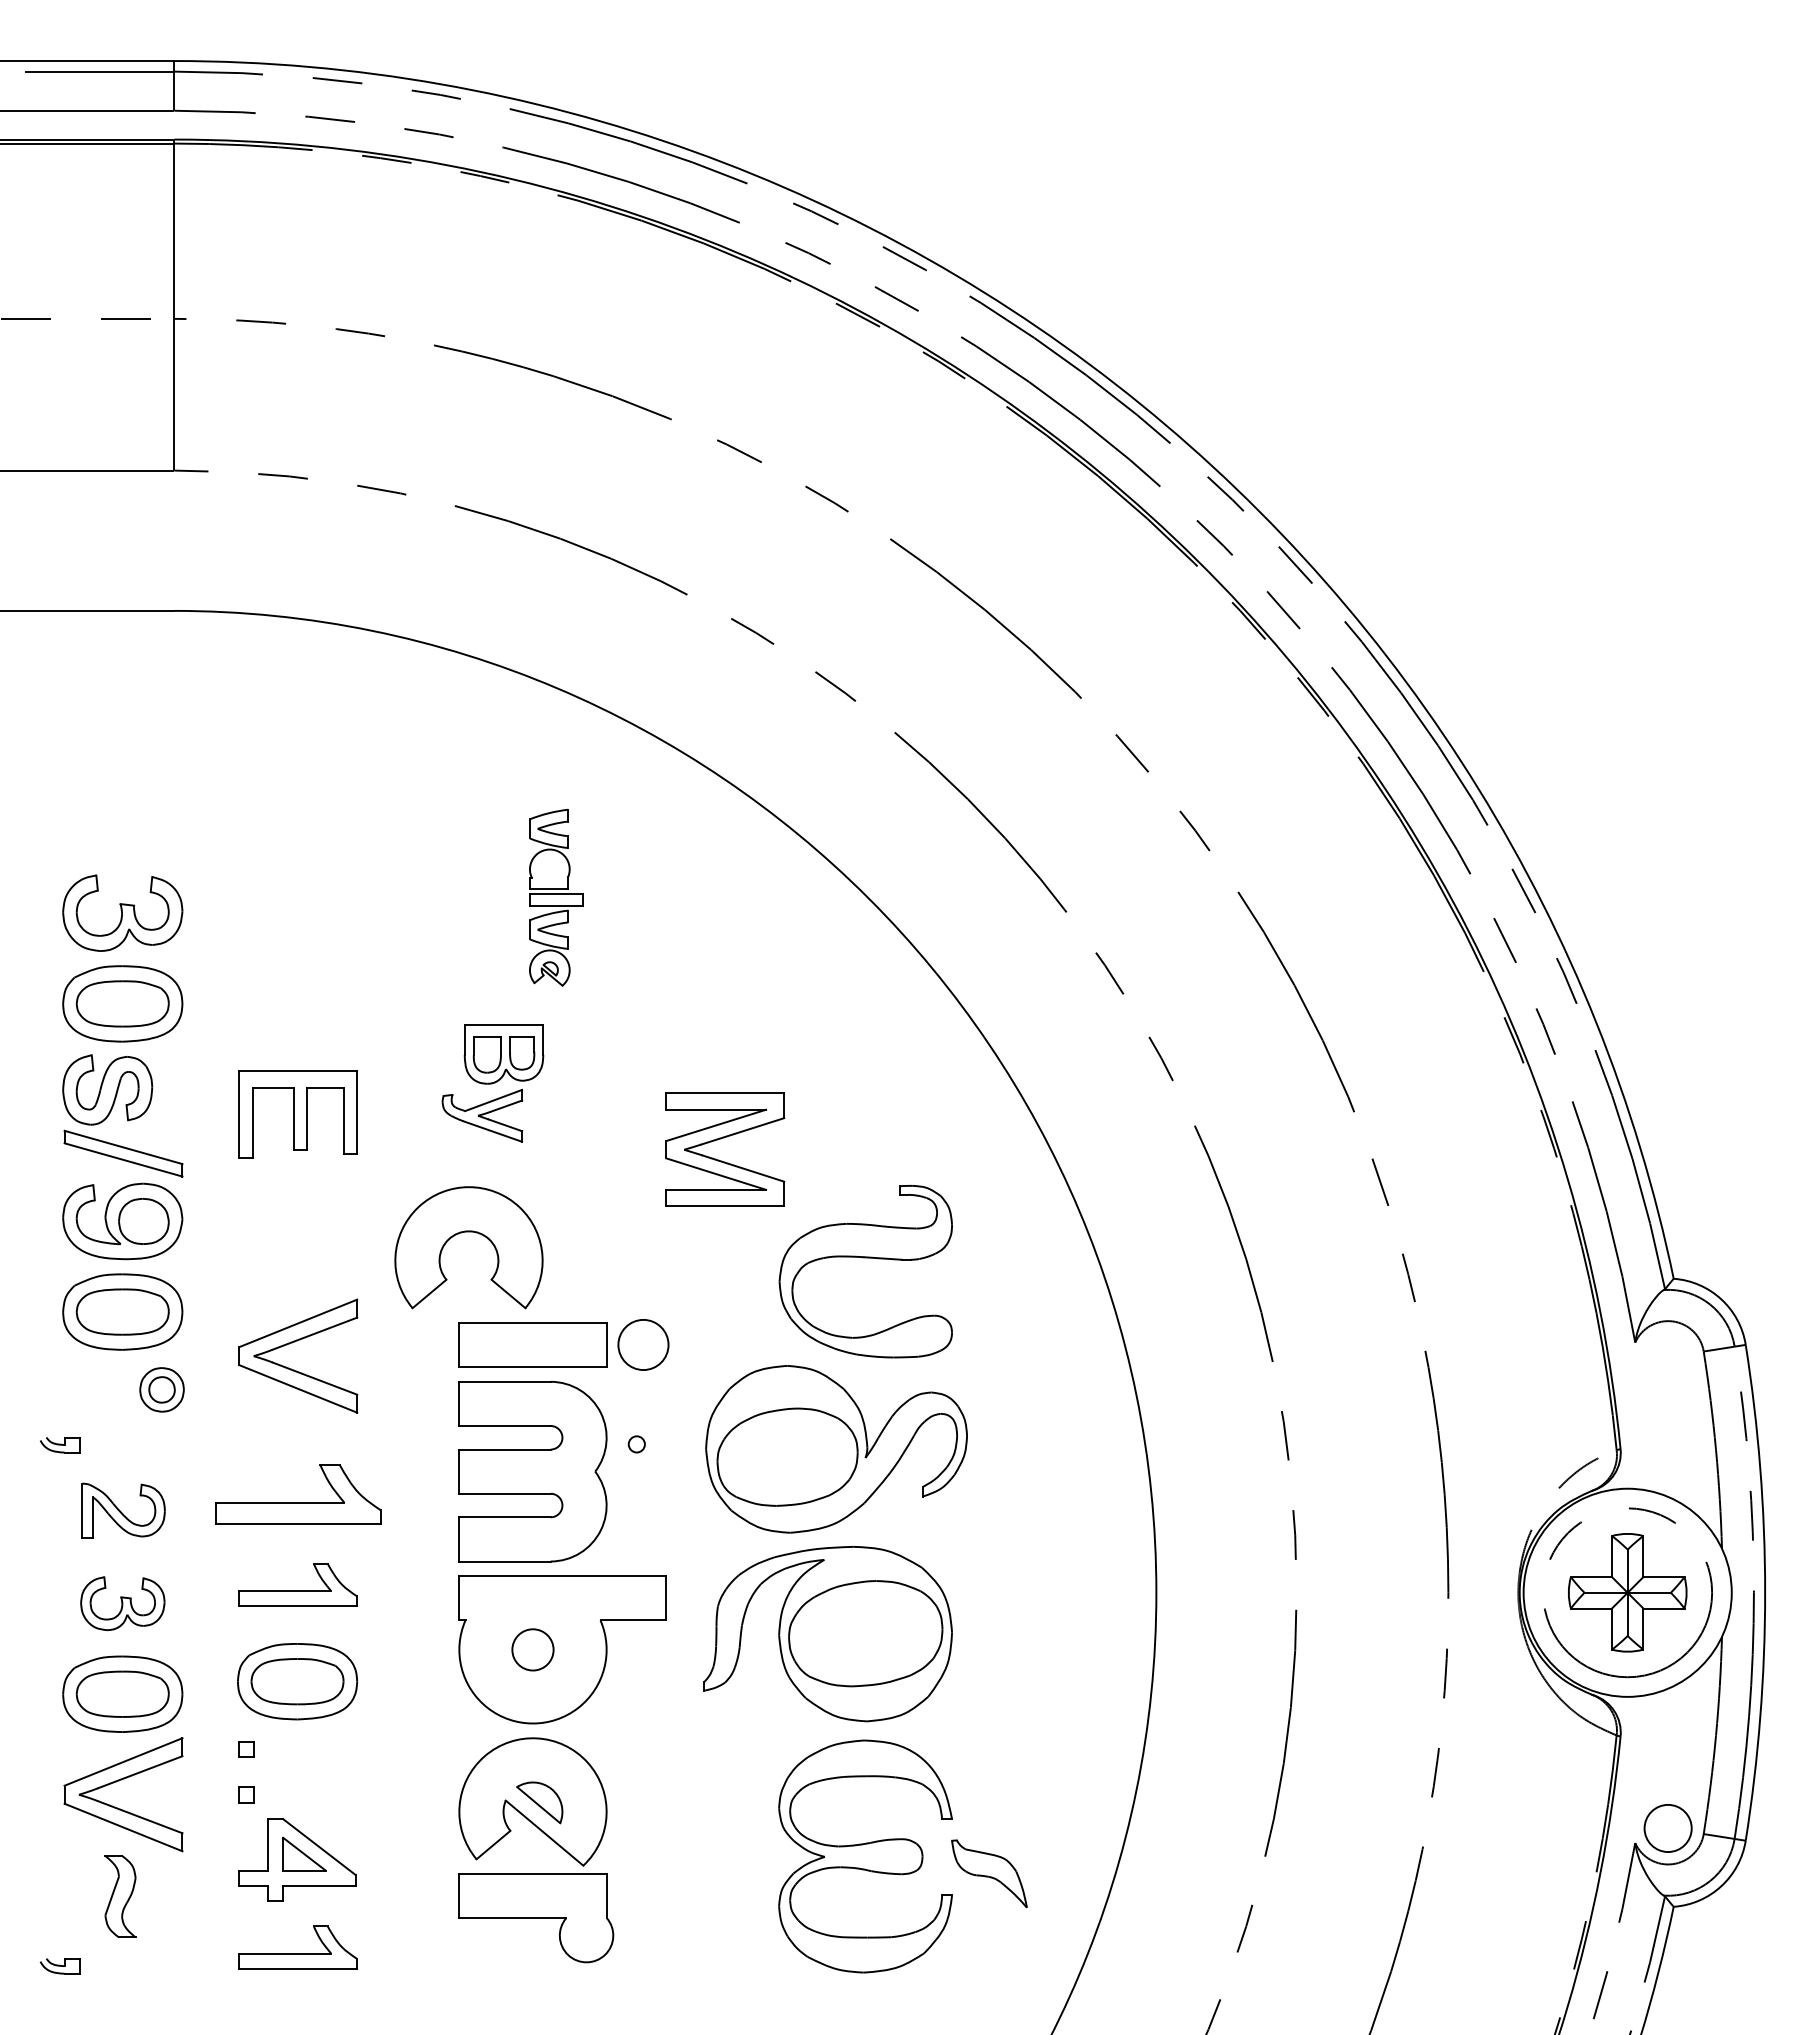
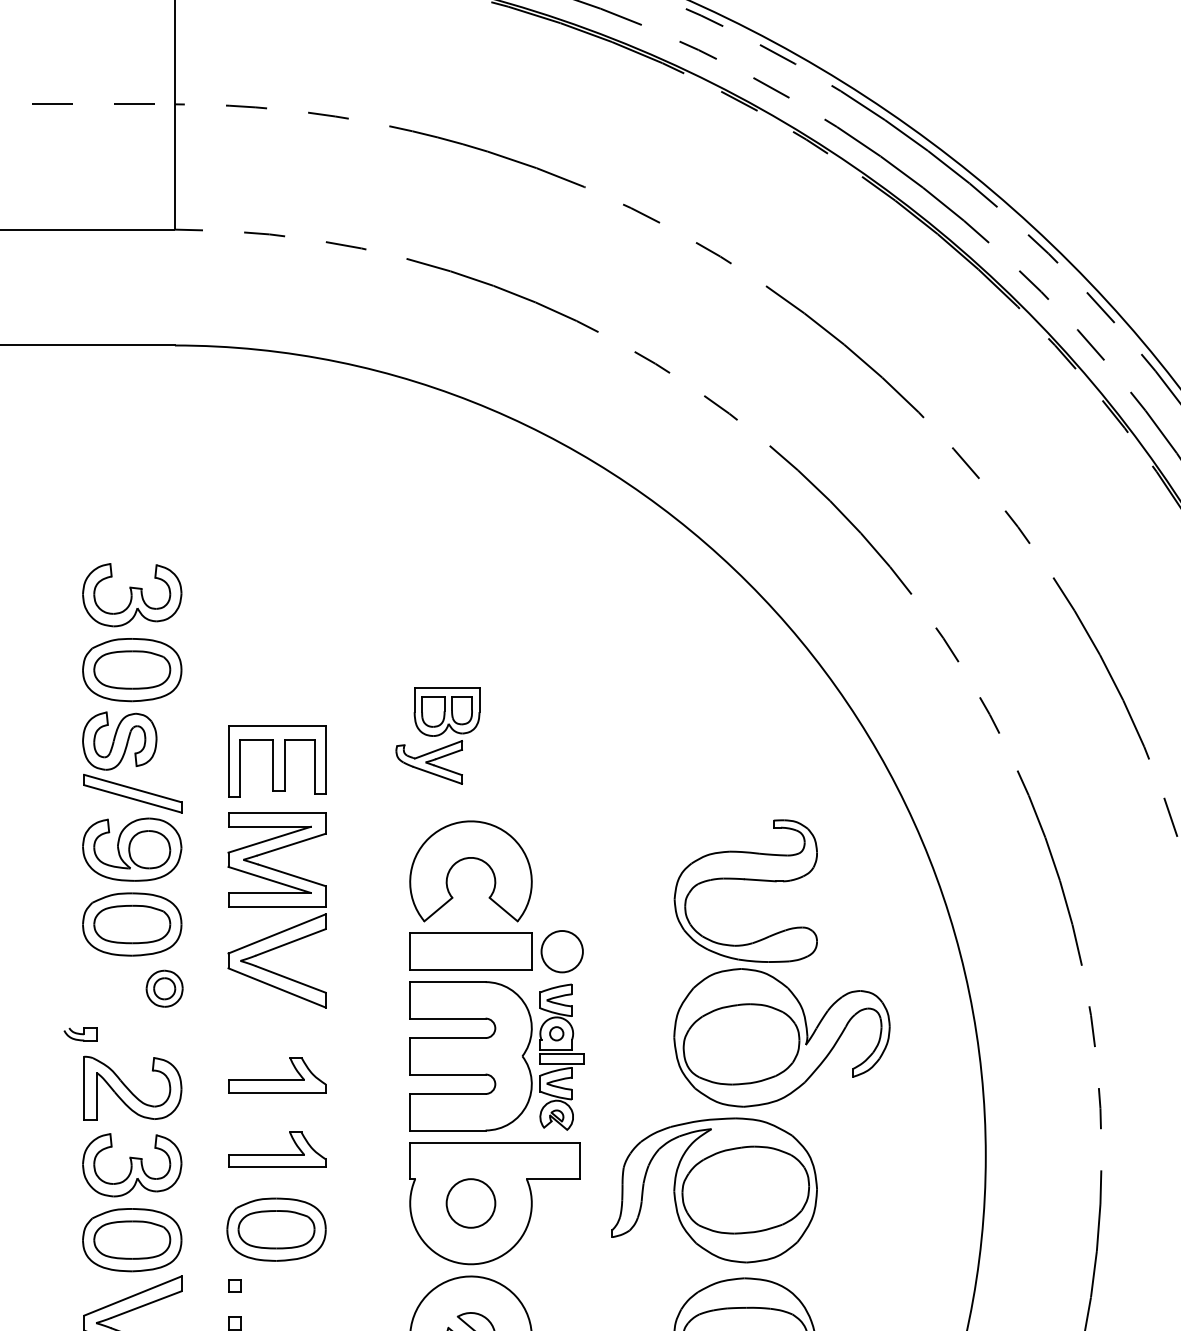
part: (556, 897) -> (562, 1057), moved
part: (721, 1139) -> (274, 851), moved
part: (468, 1232) -> (470, 858), moved
part: (836, 1449) -> (781, 1038), moved
part: (297, 1494) -> (276, 1075), size x0.71
part: (123, 1510) -> (132, 1088), size x1.43
part: (122, 1603) -> (132, 1165), size x1.43
circle: (532, 1649) -> (470, 1203), size x1.43

